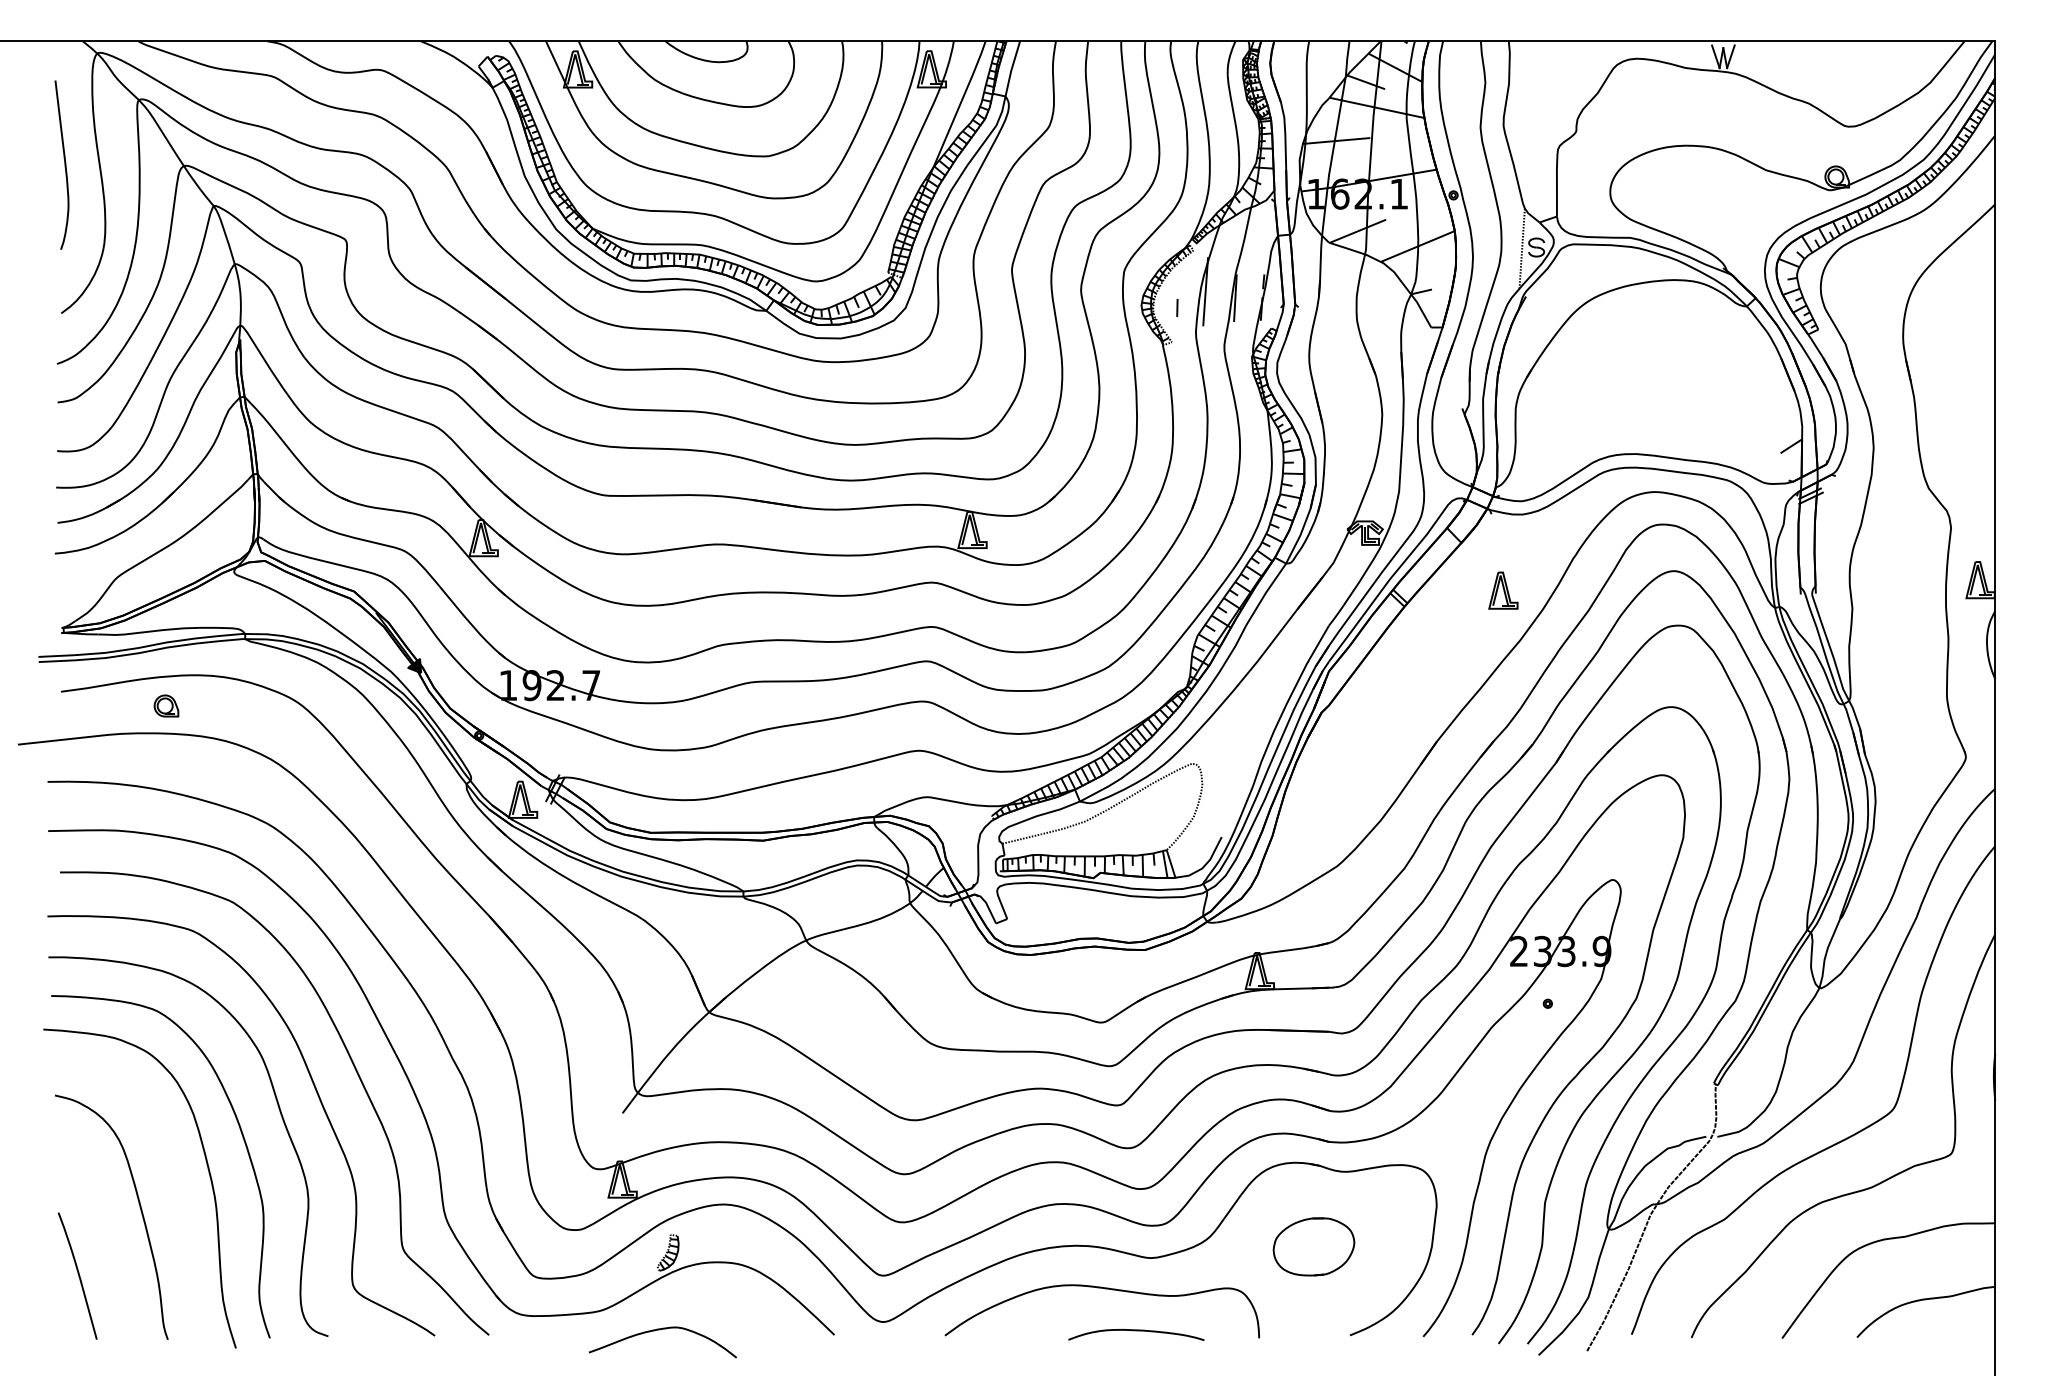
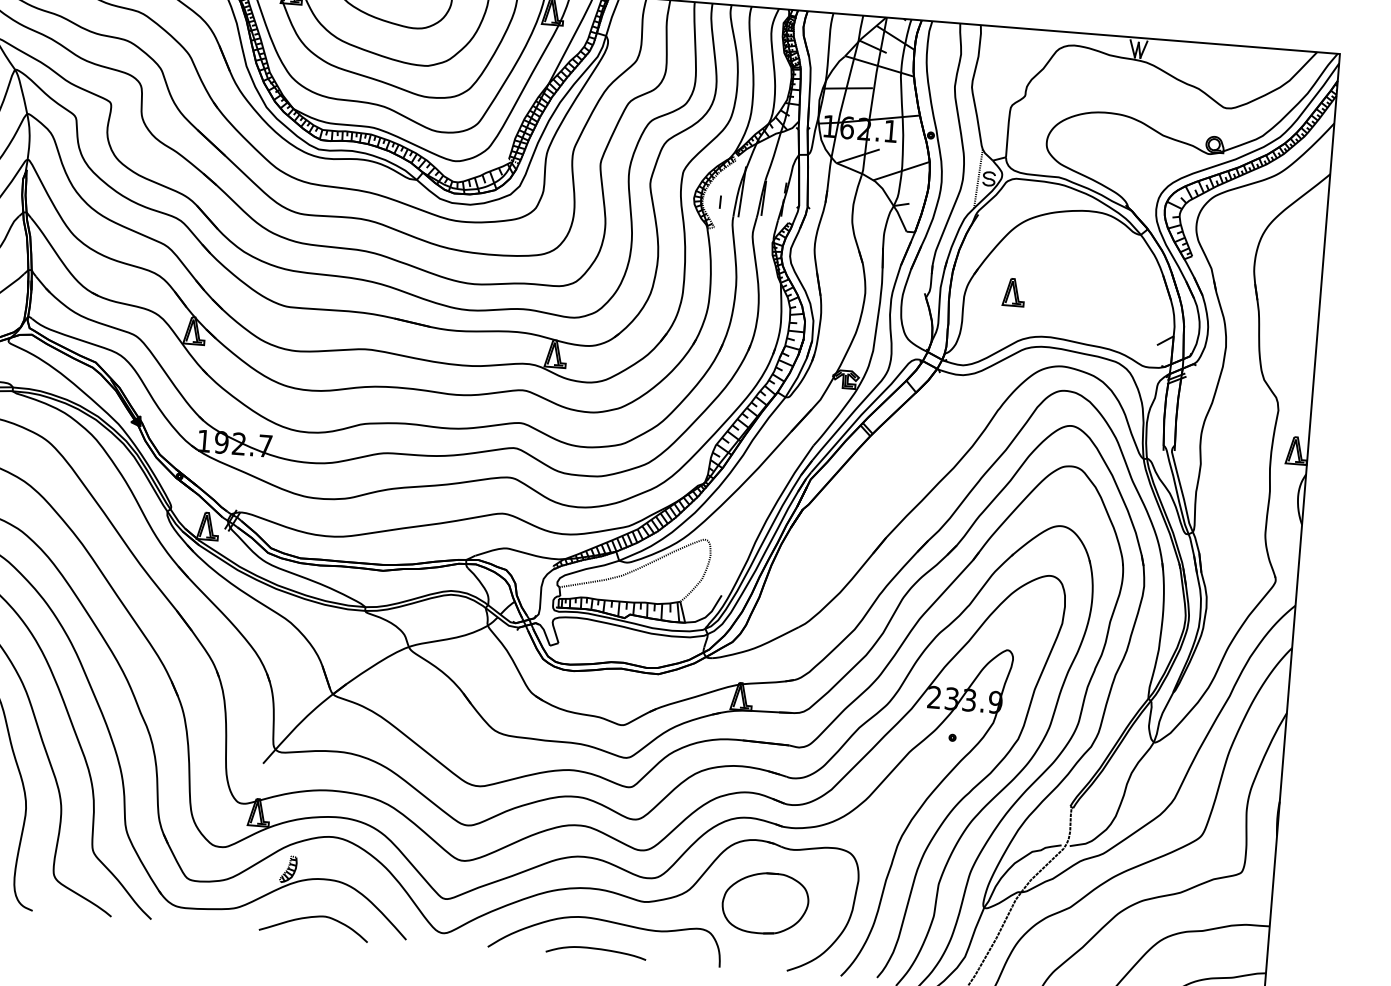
part: (1503, 590) -> (1014, 292), moved
part: (1313, 1246) -> (765, 903), size x1.43
curve: (660, 1330) -> (313, 917), moved
curve: (1136, 1331) -> (596, 949), moved

